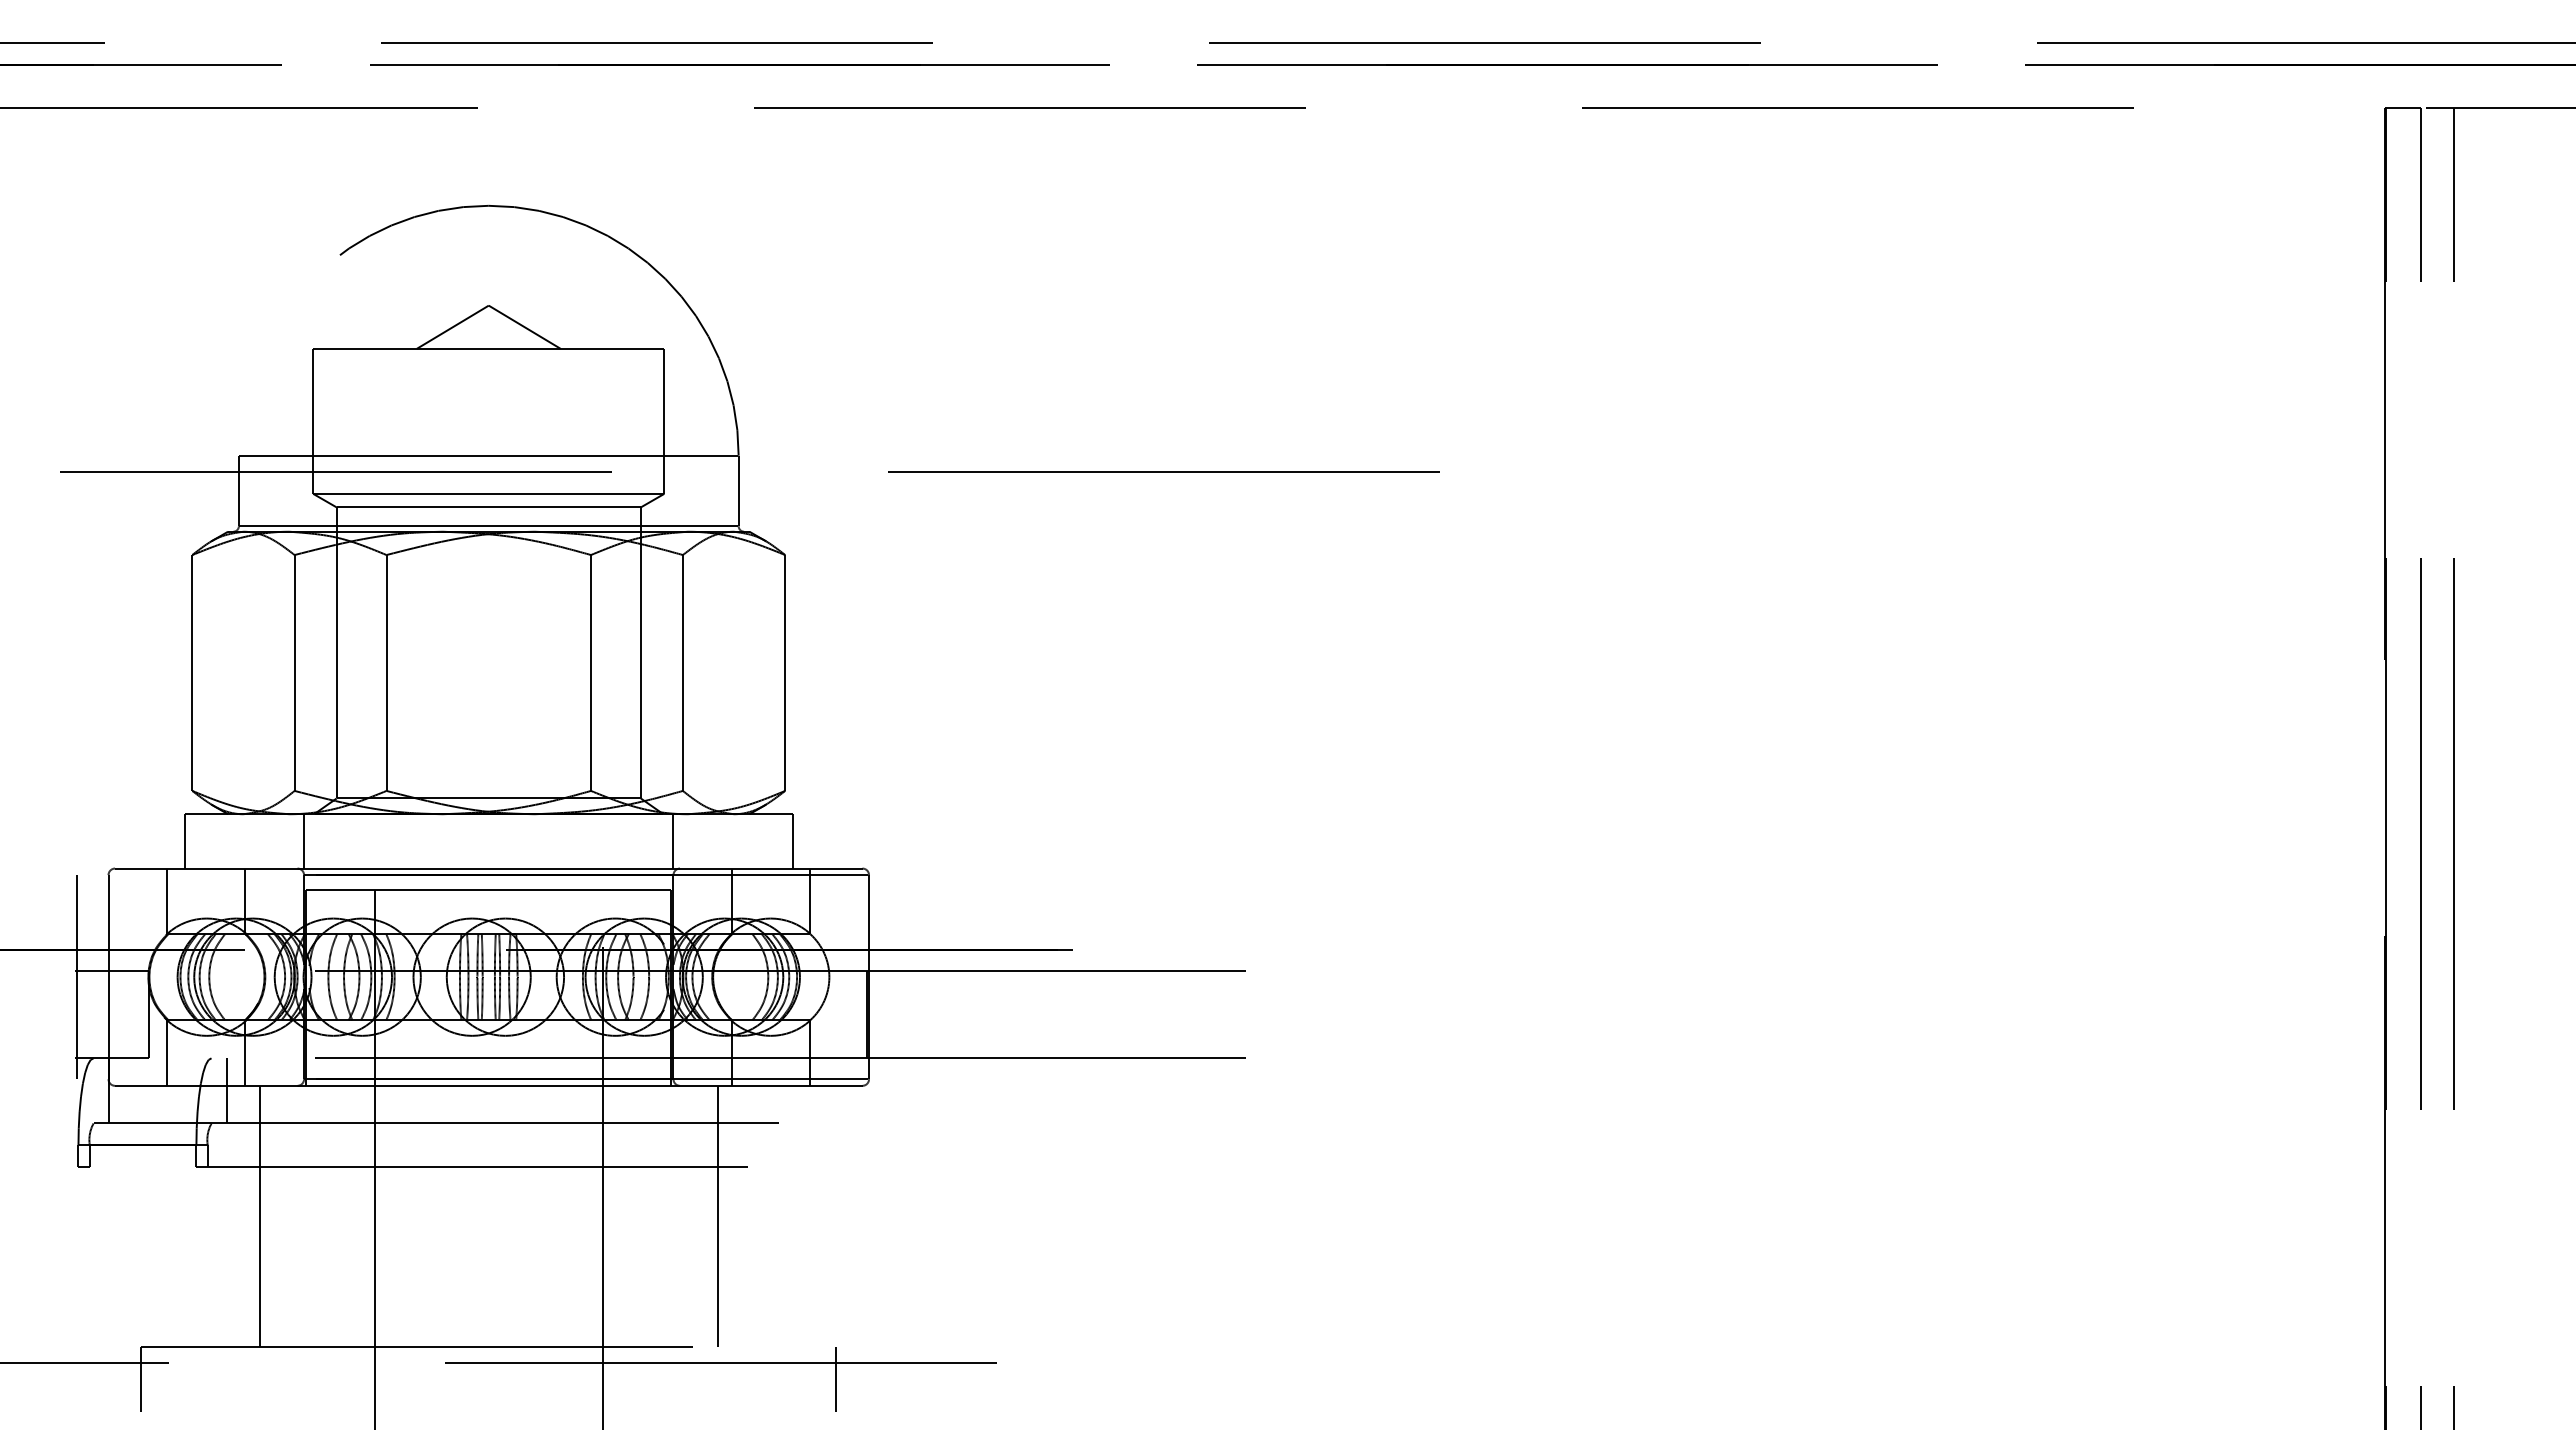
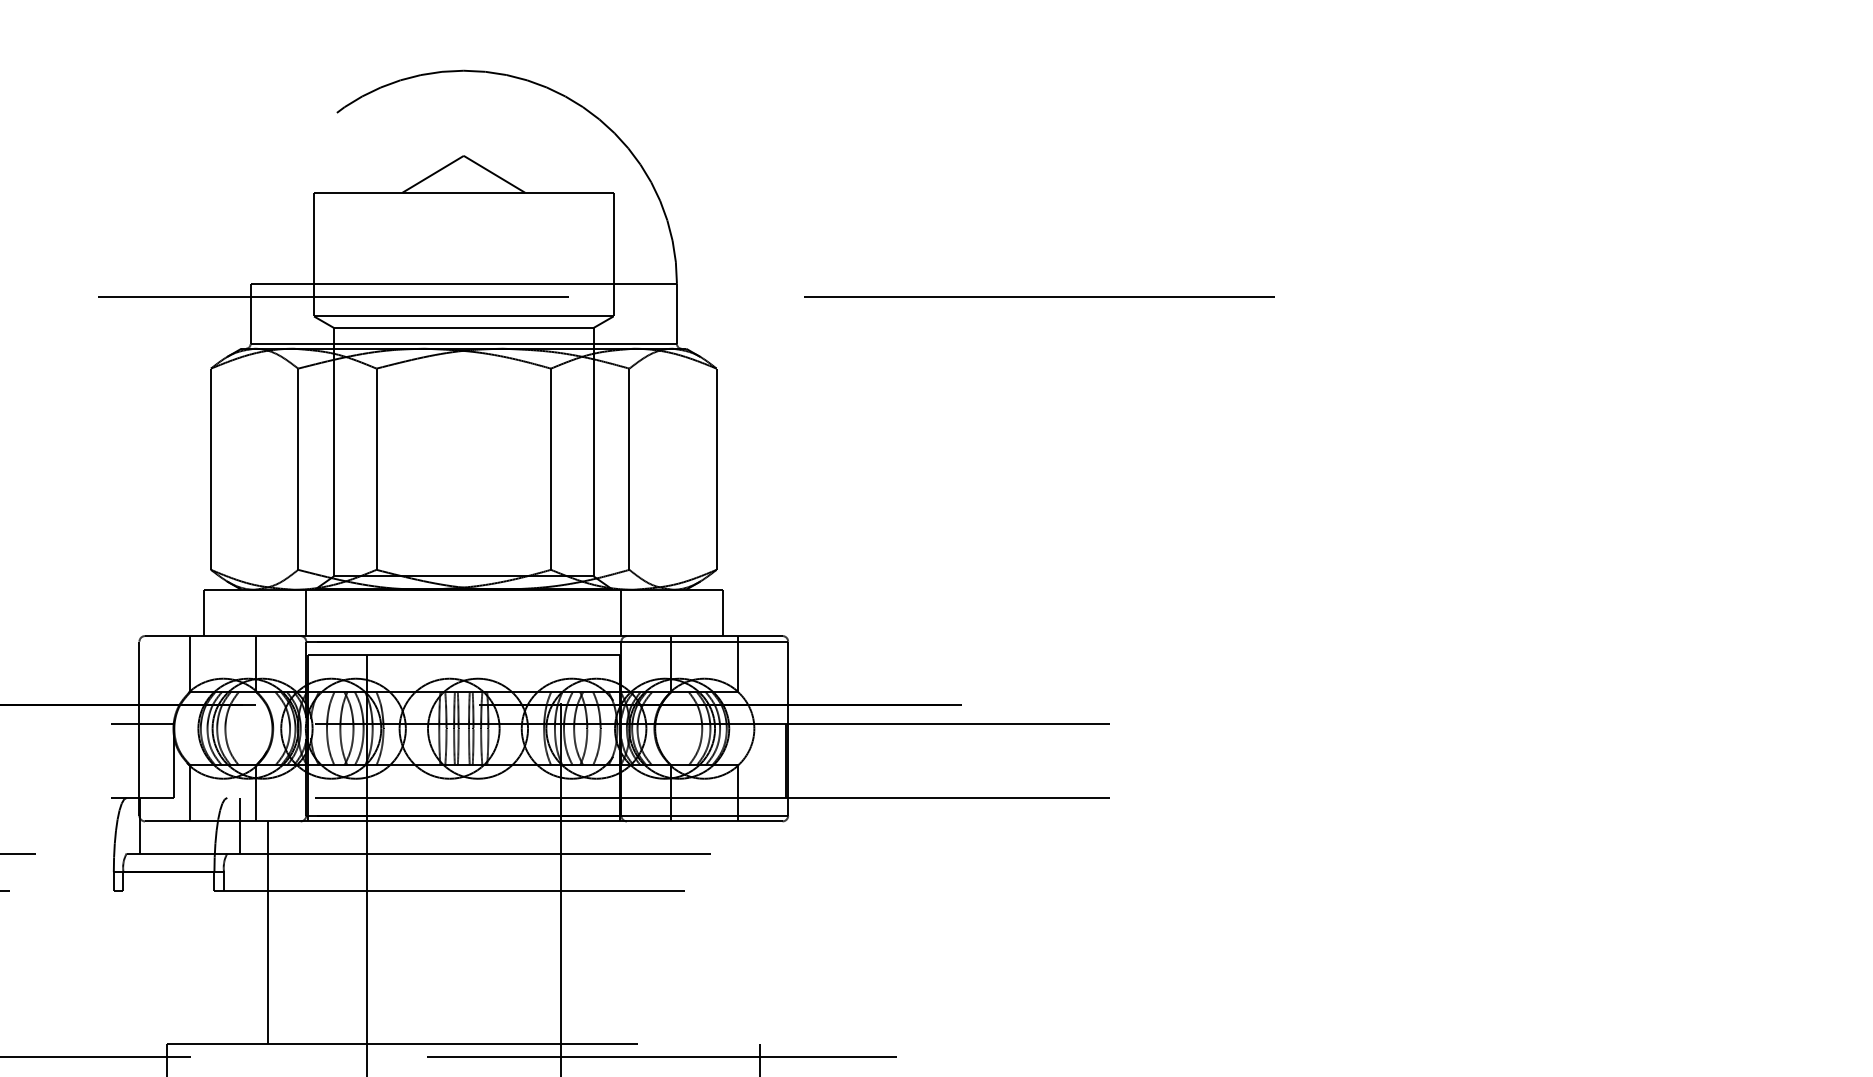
line: (77, 977) -> (112, 729), removed
line: (717, 1215) -> (658, 932), removed

